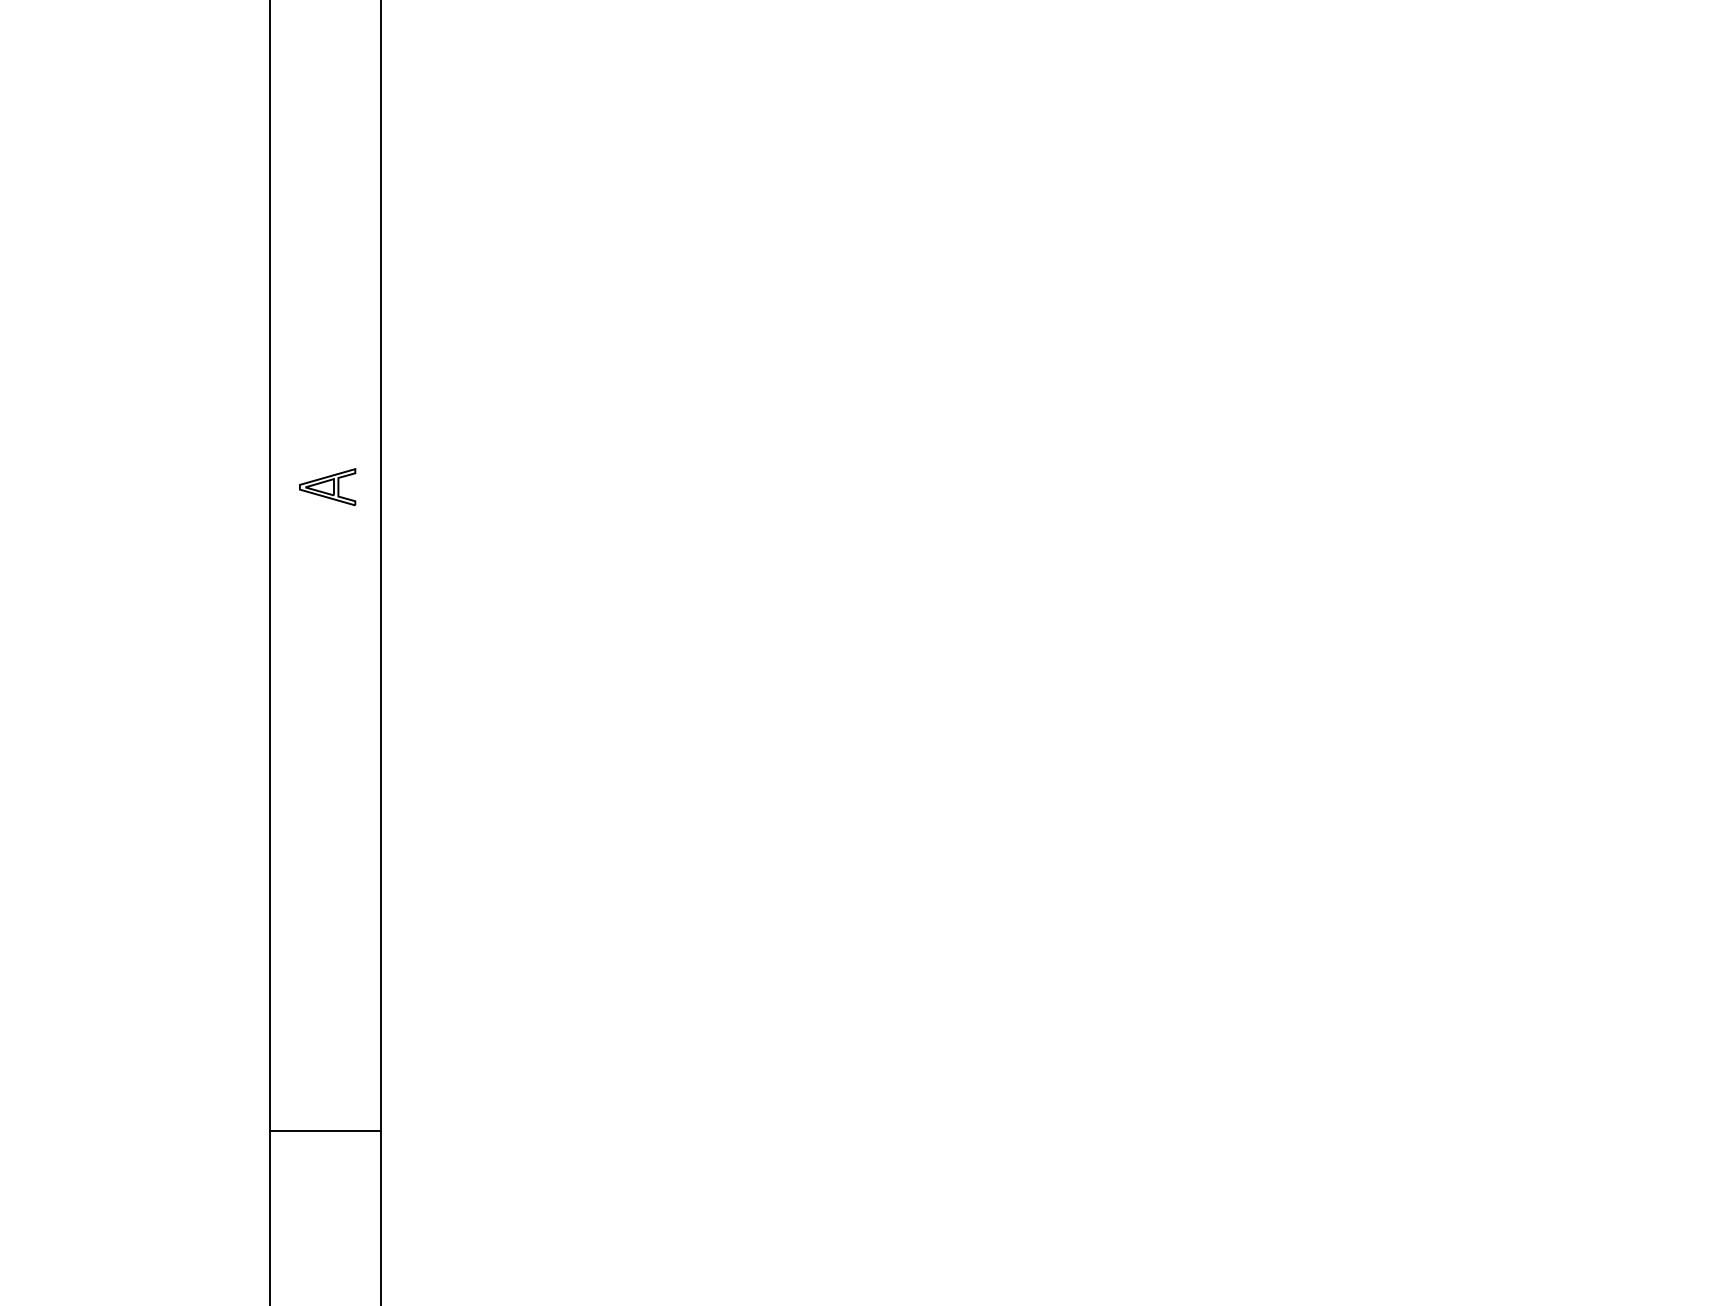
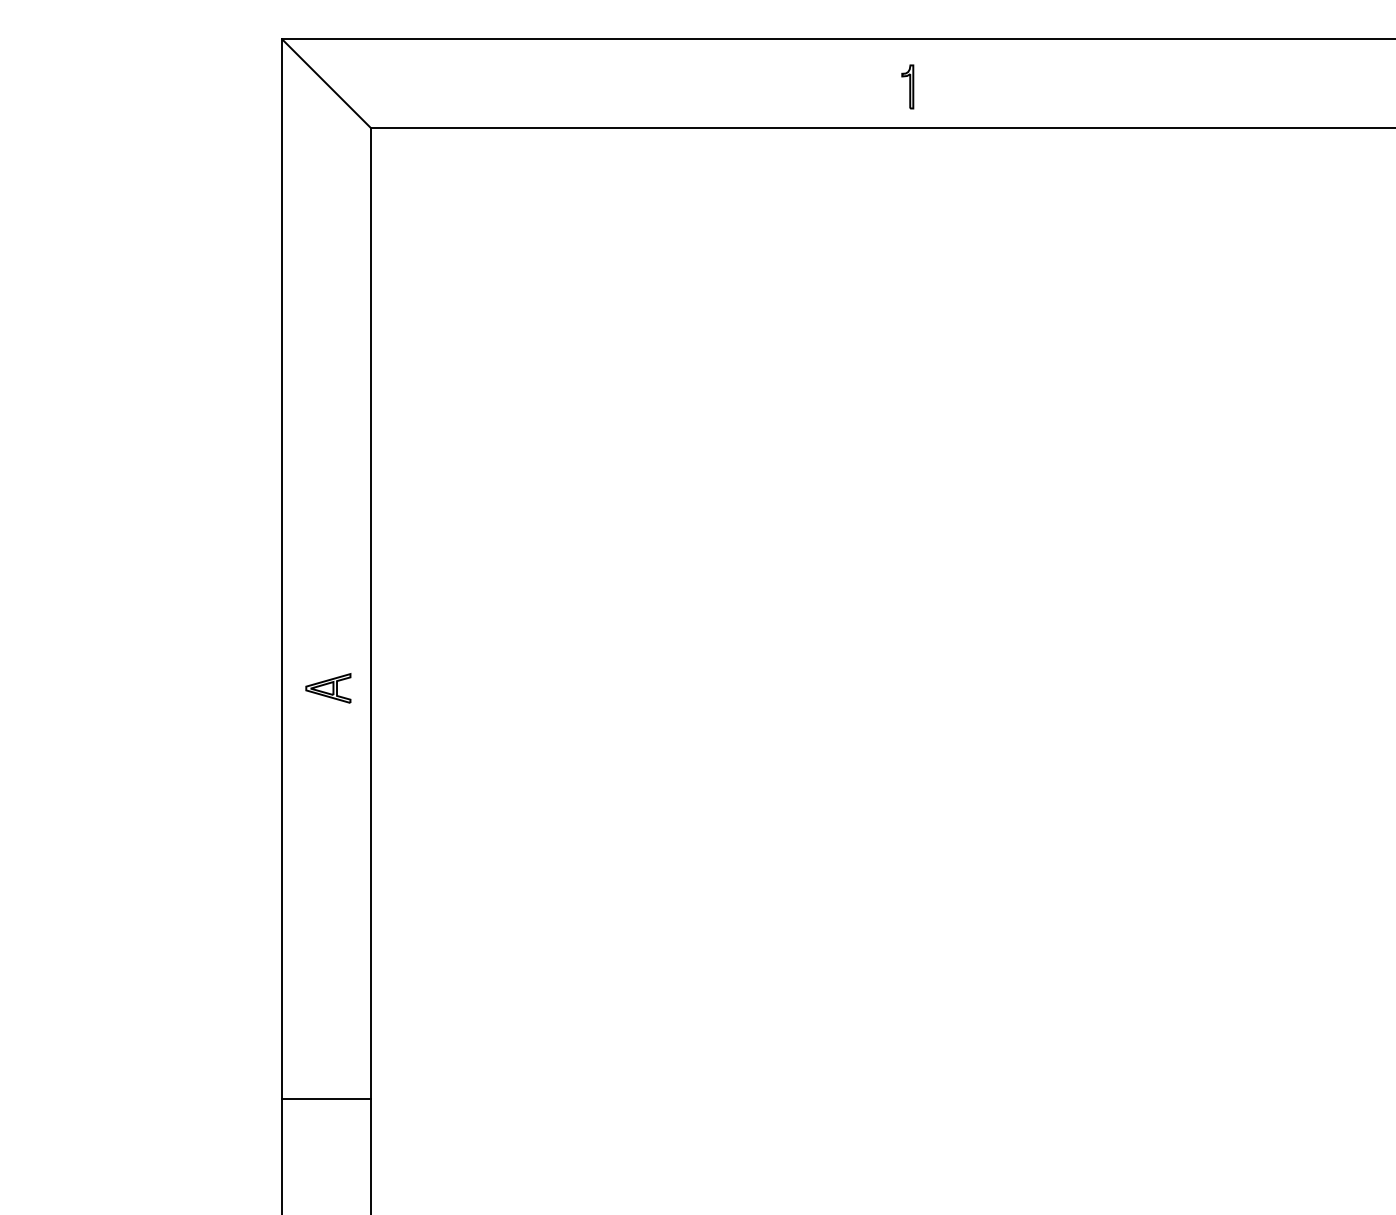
part: (327, 487) -> (328, 688), moved
line: (325, 1131) -> (326, 1099), moved

